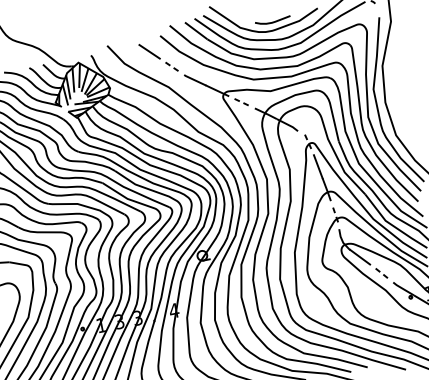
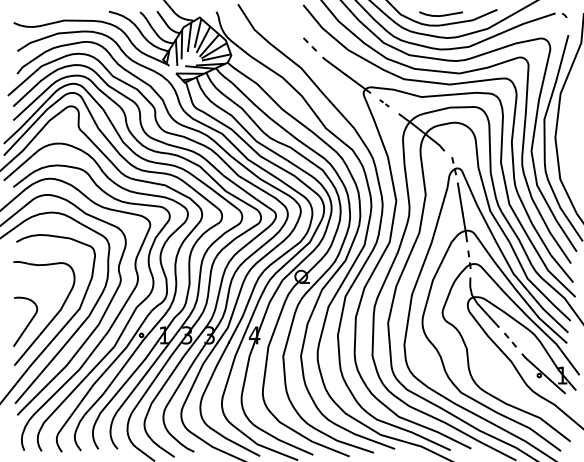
line: (149, 51) -> (286, 21), removed
part: (241, 102) -> (384, 103), size x0.6

